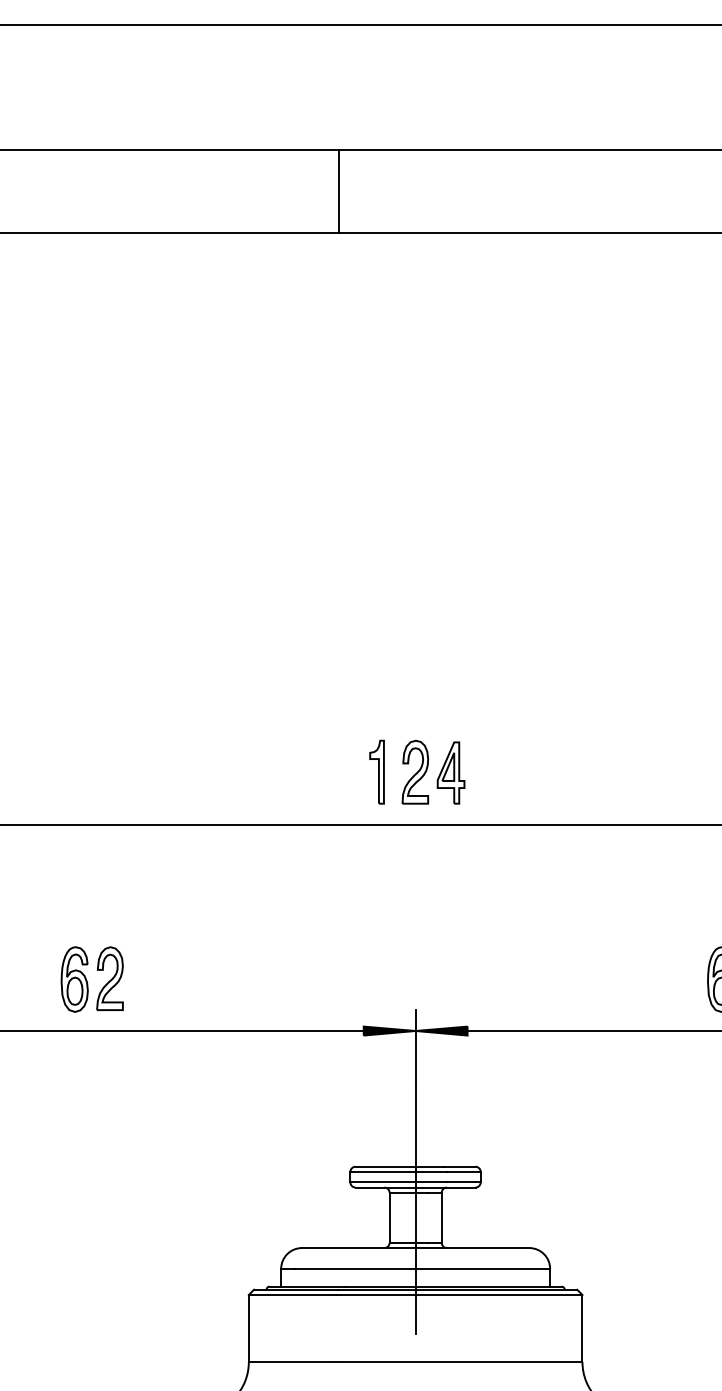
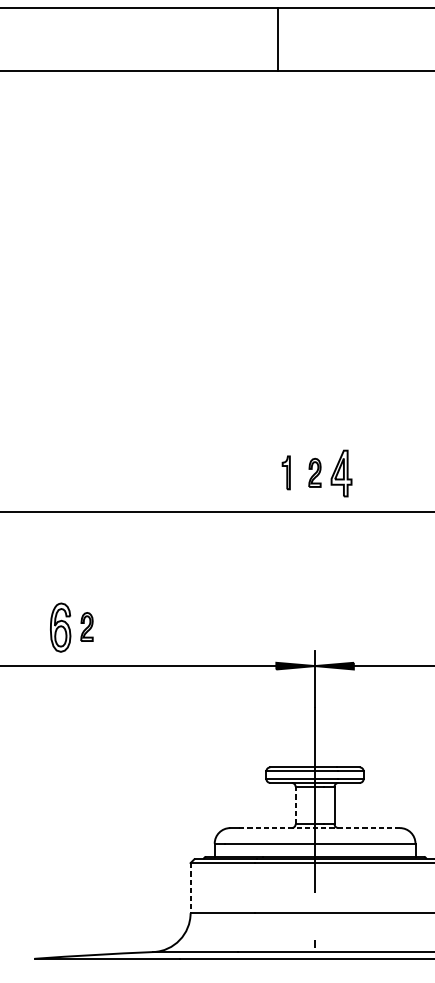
line: (338, 191) -> (277, 39), moved
part: (376, 771) -> (285, 472), size x0.7
part: (415, 771) -> (314, 472), size x0.6
part: (109, 978) -> (86, 626), size x0.6
line: (389, 1217) -> (295, 805), solid -> dashed
line: (421, 1248) -> (319, 828), solid -> dashed
line: (248, 1328) -> (190, 888), solid -> dashed

